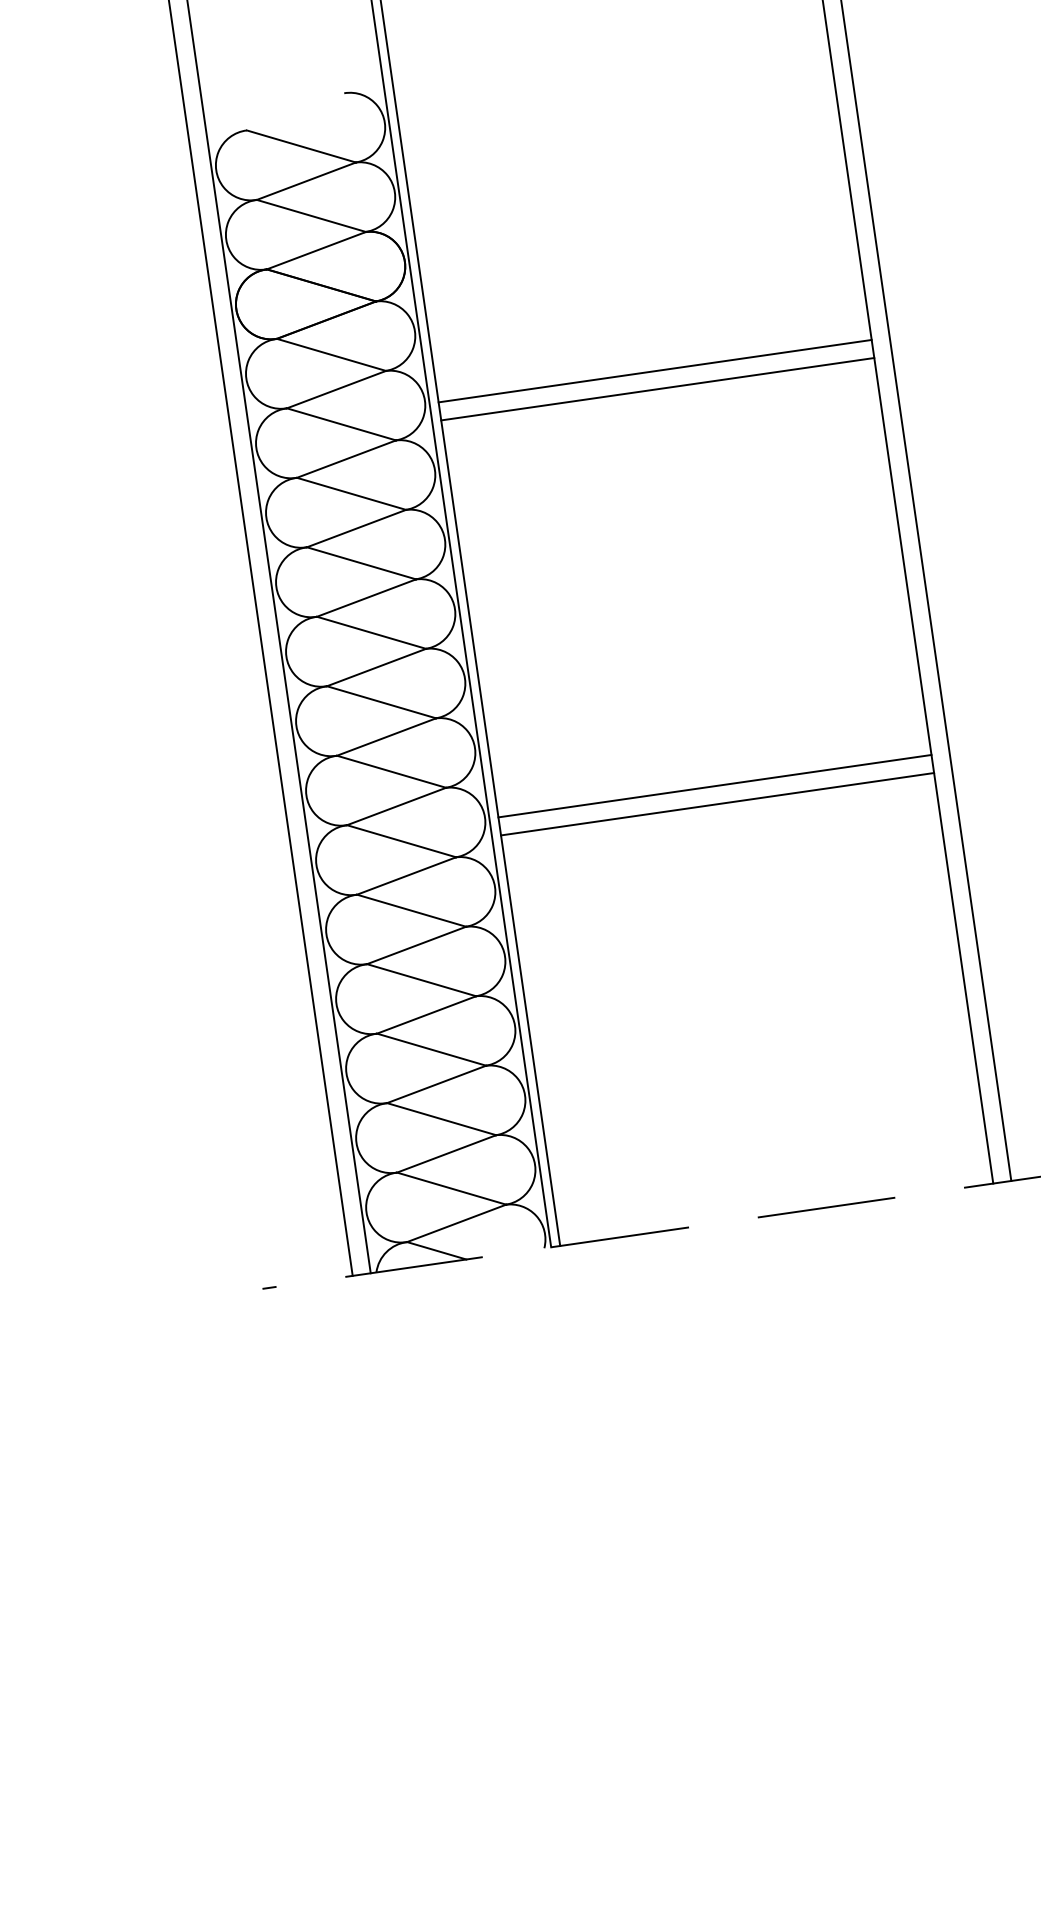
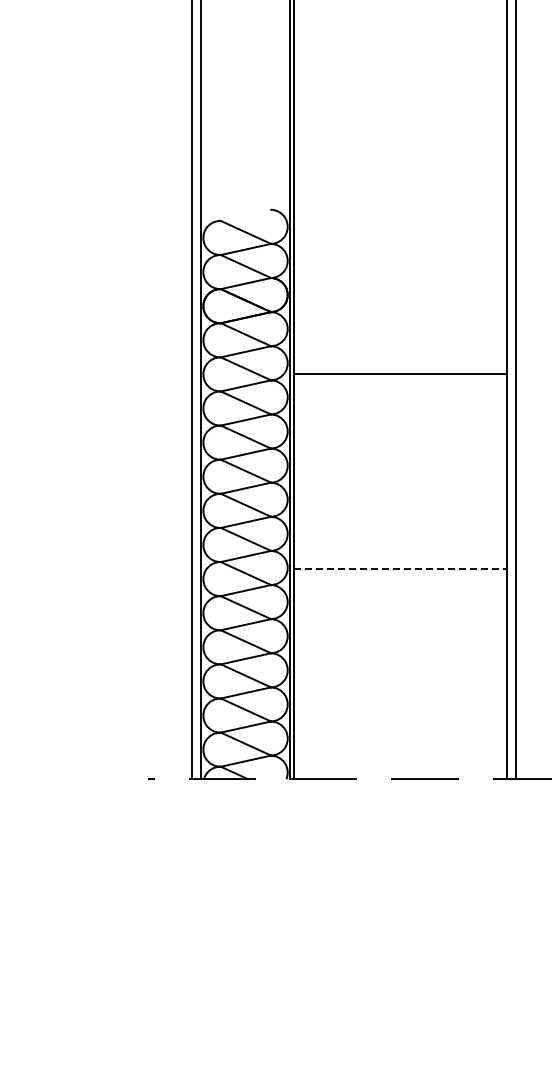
line: (655, 372) -> (400, 365), removed
line: (716, 785) -> (401, 568), solid -> dashed
line: (717, 803) -> (400, 577), removed

